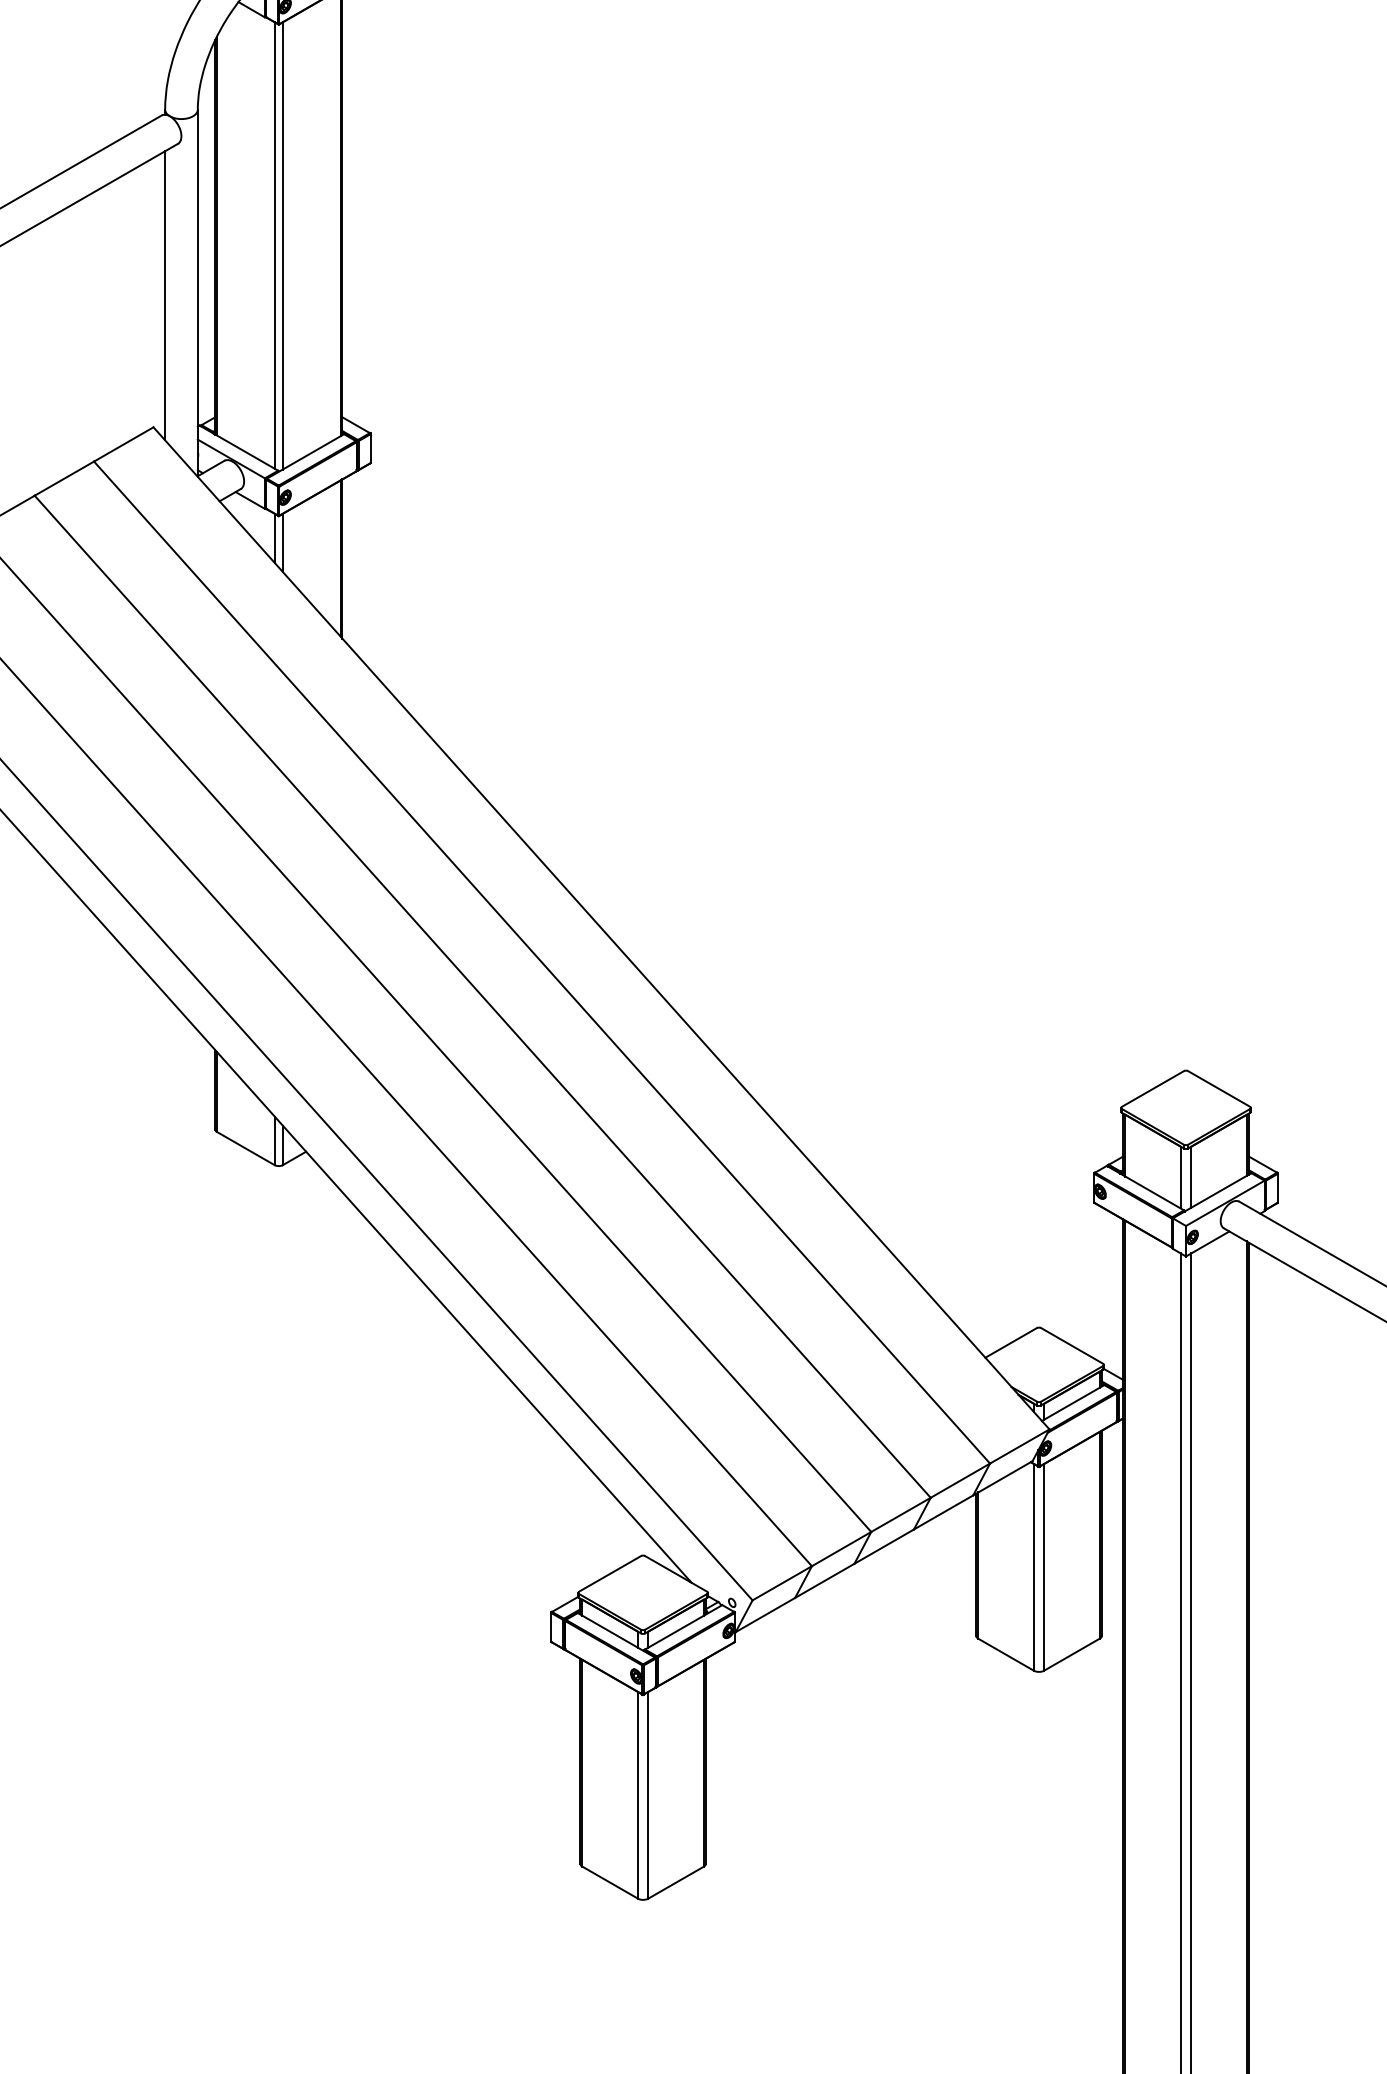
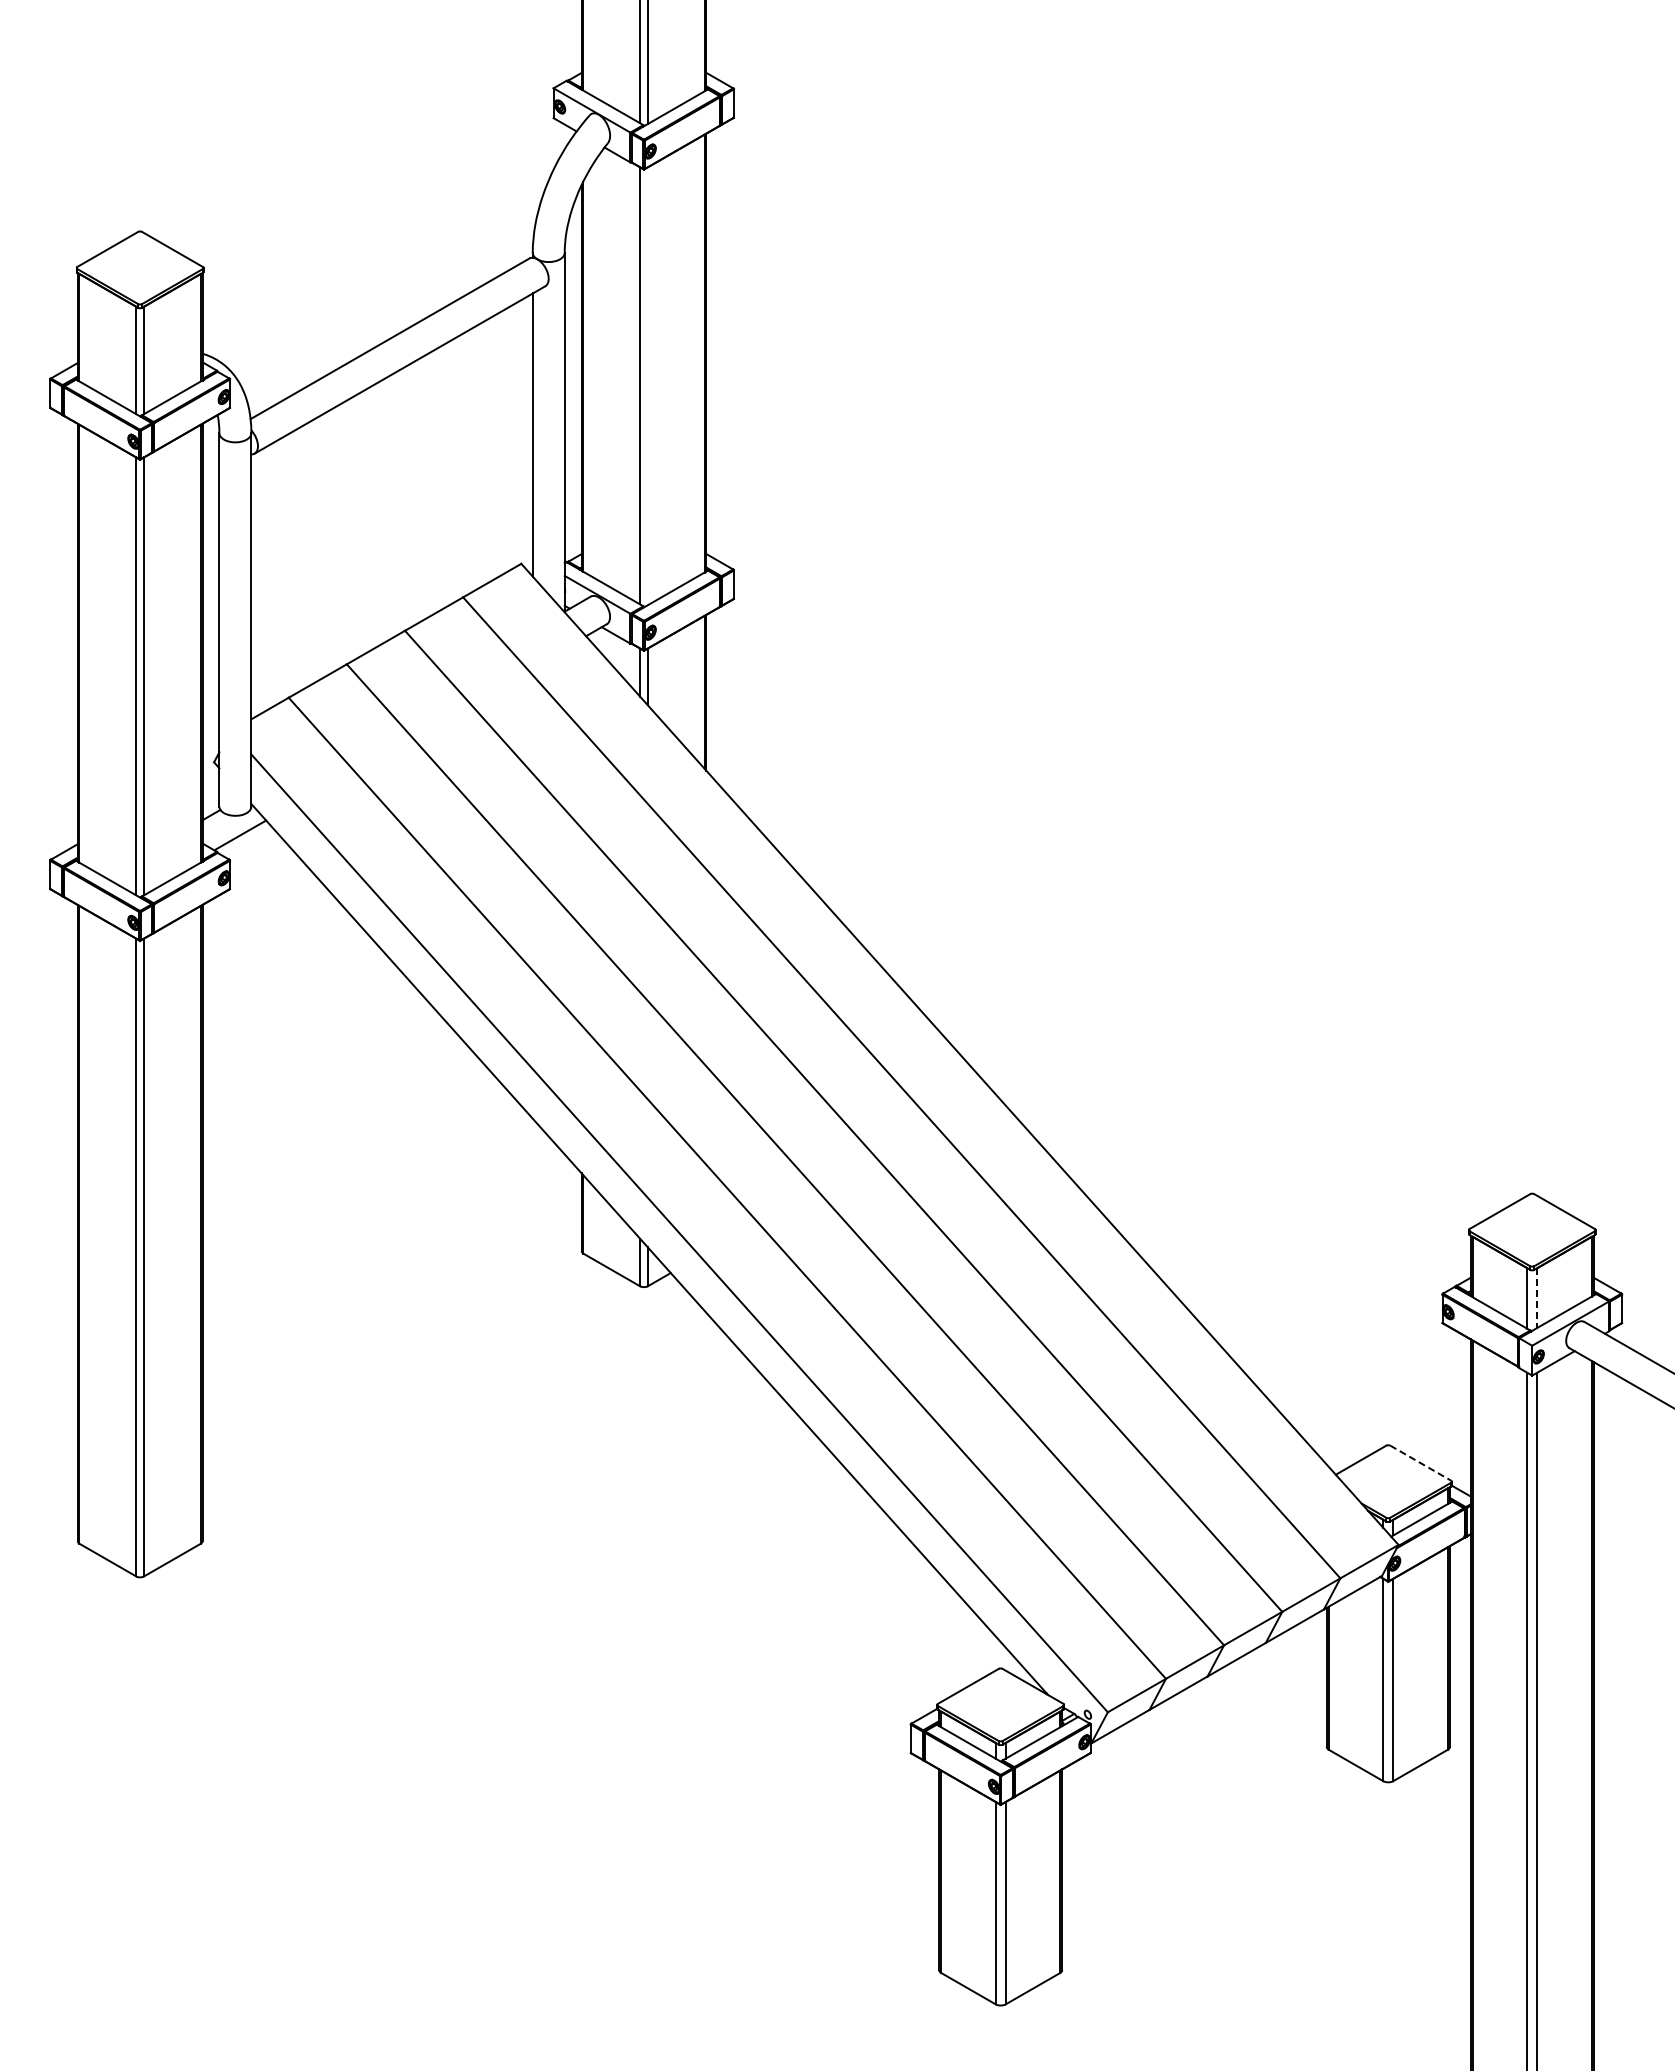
line: (282, 246) -> (647, 386), removed
line: (1191, 1176) -> (1537, 1297), solid -> dashed
line: (1072, 1346) -> (1421, 1463), solid -> dashed

